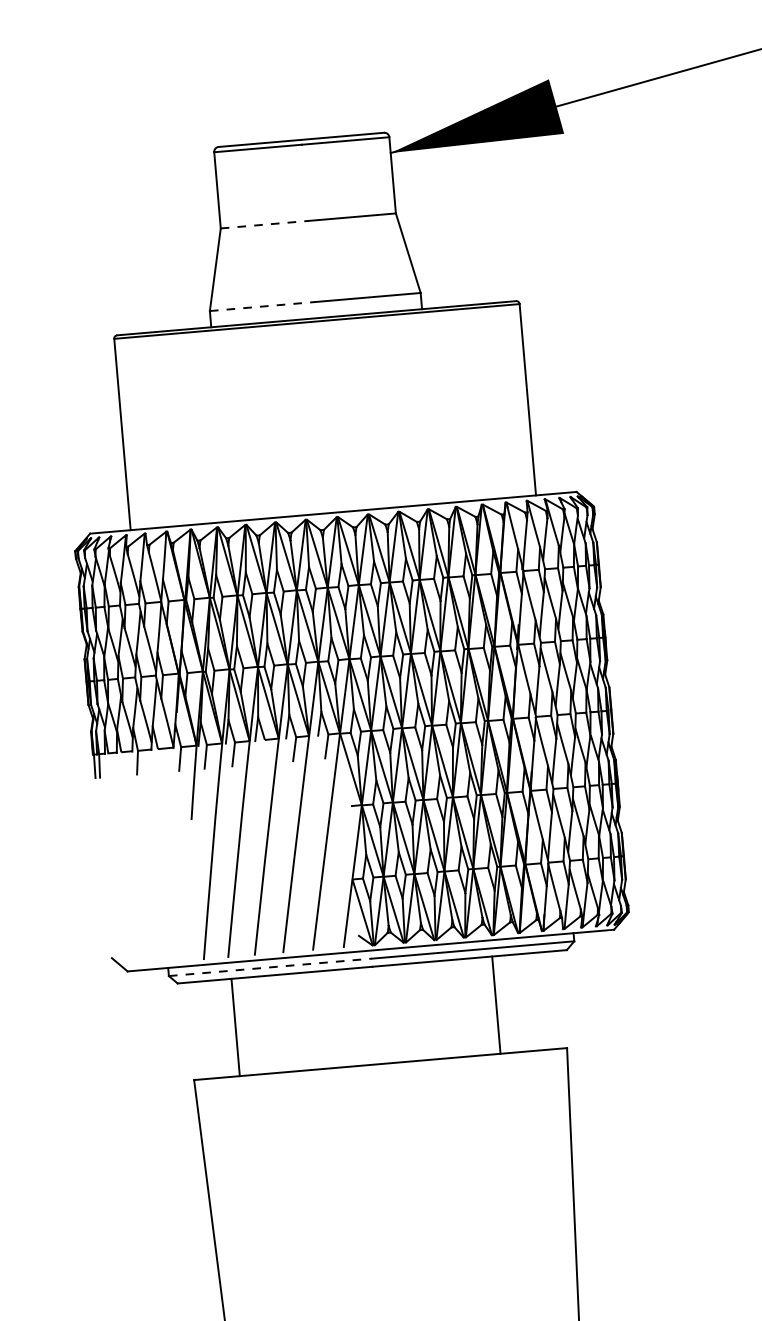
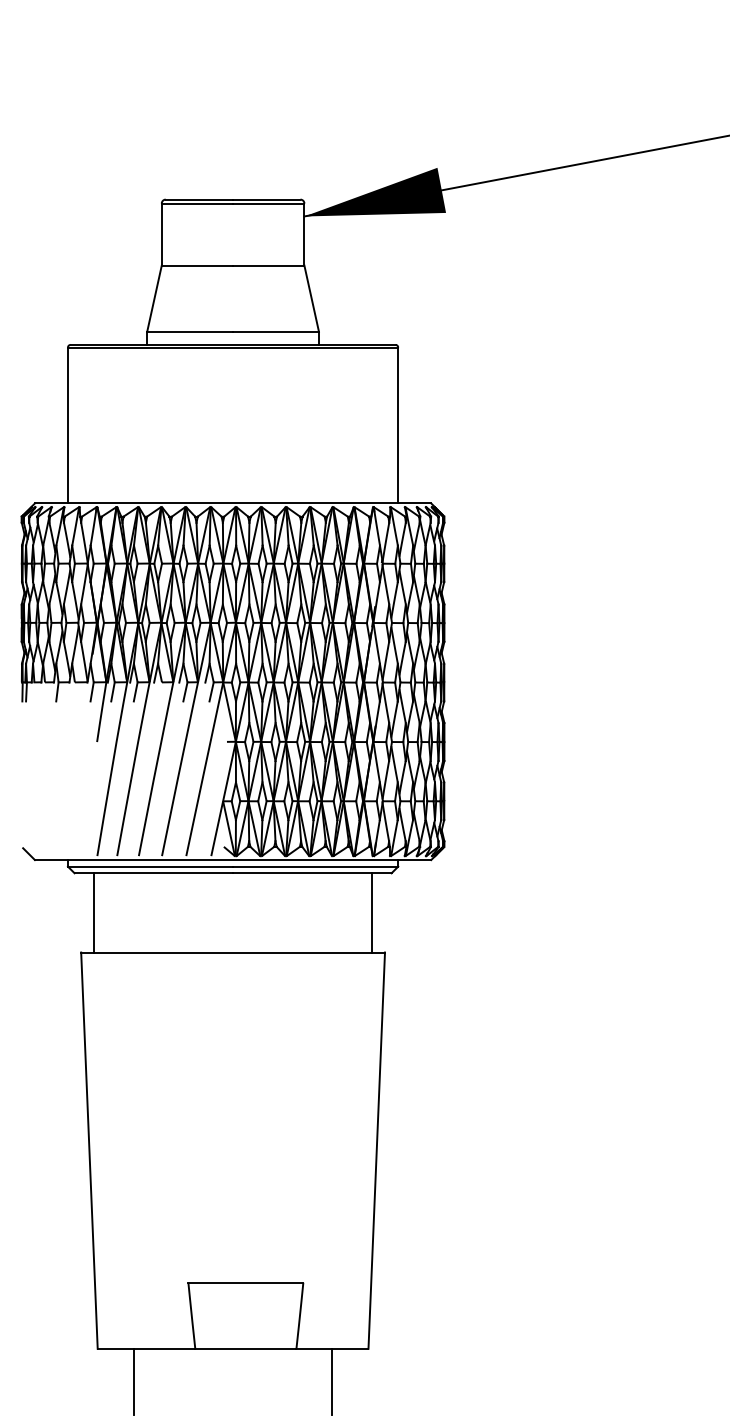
line: (264, 224) -> (197, 265), dashed -> solid
line: (262, 306) -> (190, 331), dashed -> solid
line: (270, 967) -> (150, 866), dashed -> solid
line: (495, 1004) -> (371, 912), moved
line: (235, 1027) -> (94, 912), moved

